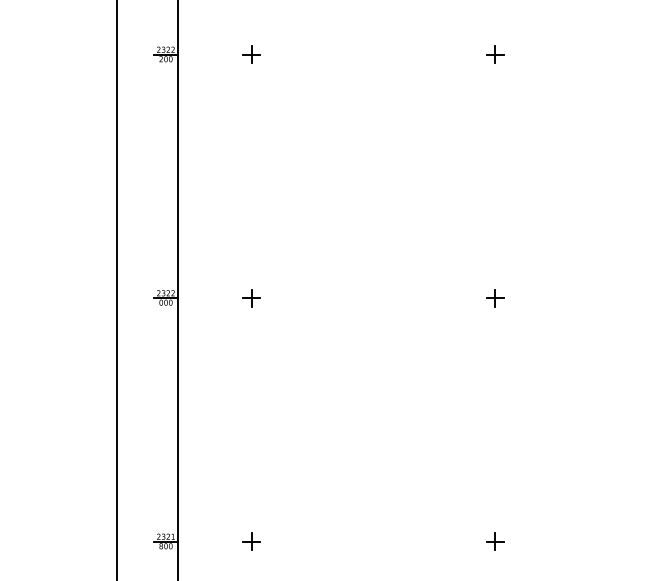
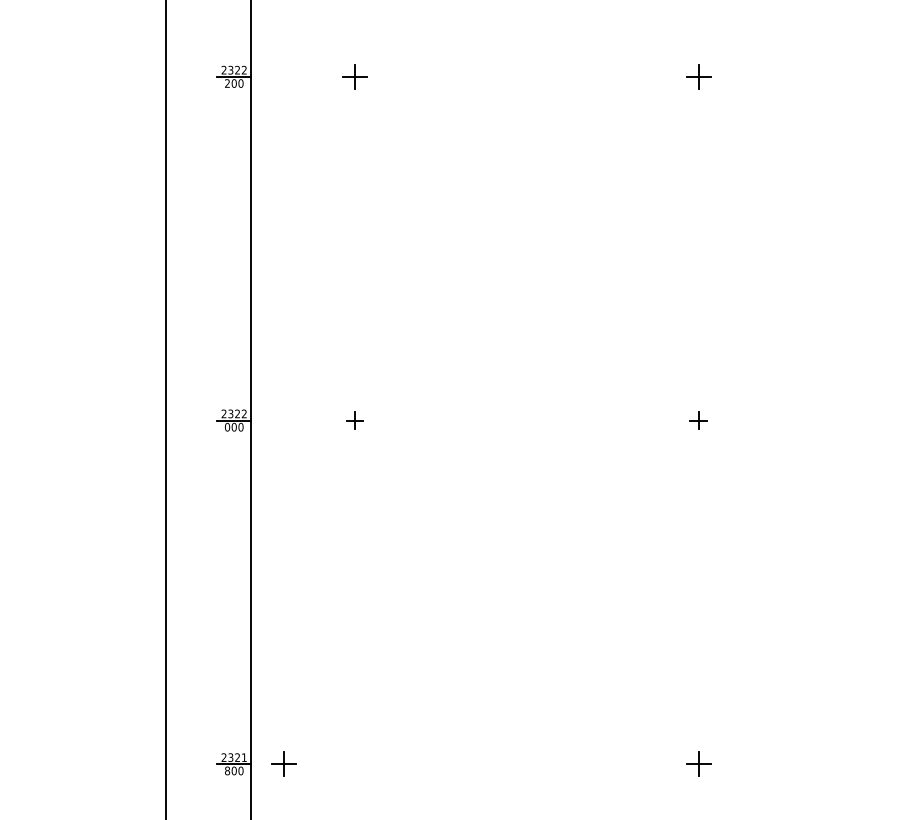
part: (251, 298) -> (354, 421), size x0.7
part: (495, 298) -> (699, 421), size x0.7
part: (251, 541) -> (284, 764), moved

